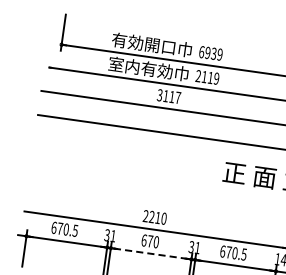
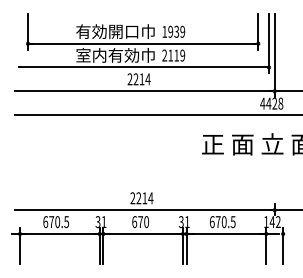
text: (201, 51) -> (164, 31), 6939 -> 1939
text: (168, 96) -> (138, 79), 3117 -> 2214
text: (163, 218) -> (150, 198), 2210 -> 2214
line: (151, 253) -> (143, 233), dashed -> solid

